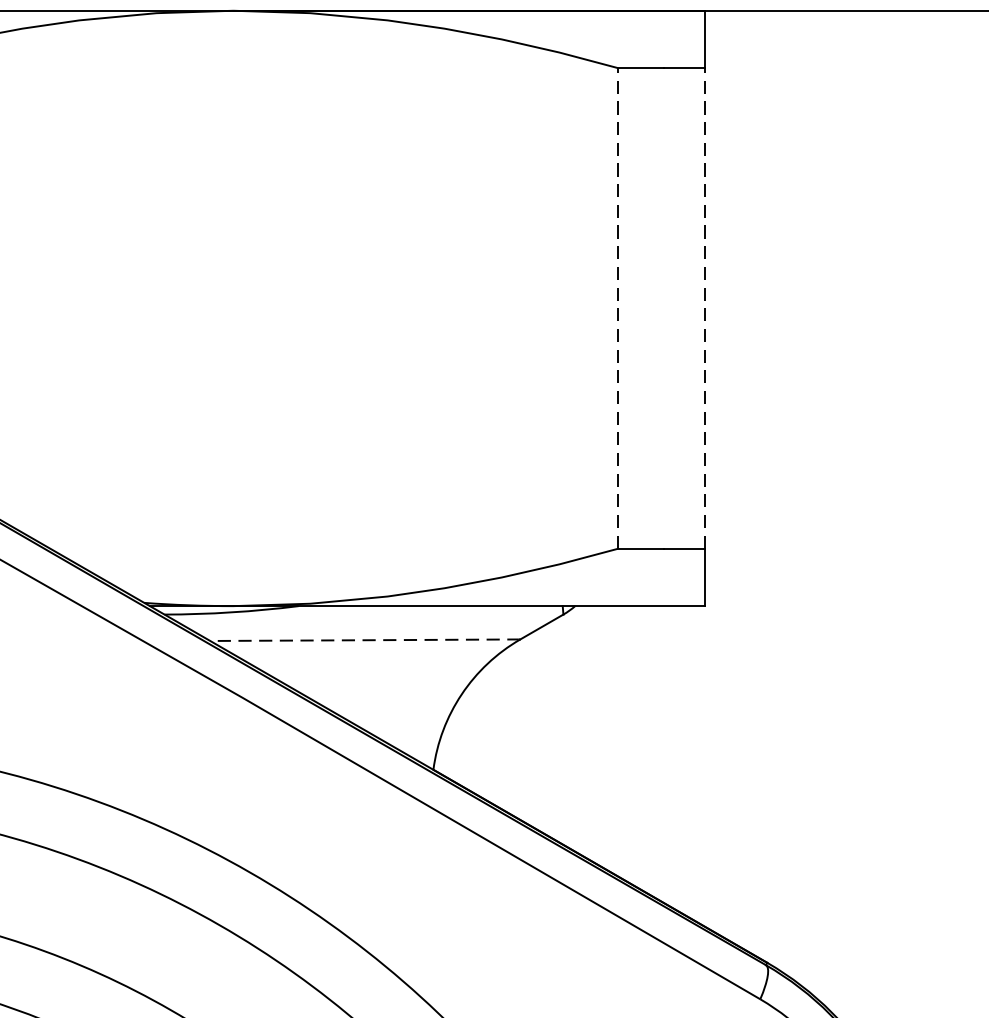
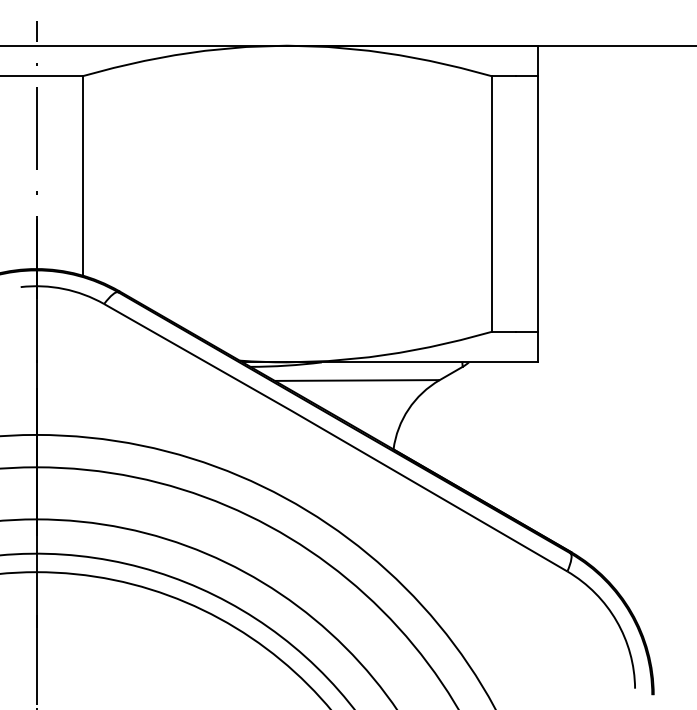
line: (617, 309) -> (491, 204), dashed -> solid
line: (704, 309) -> (537, 204), dashed -> solid
line: (365, 640) -> (357, 380), dashed -> solid

